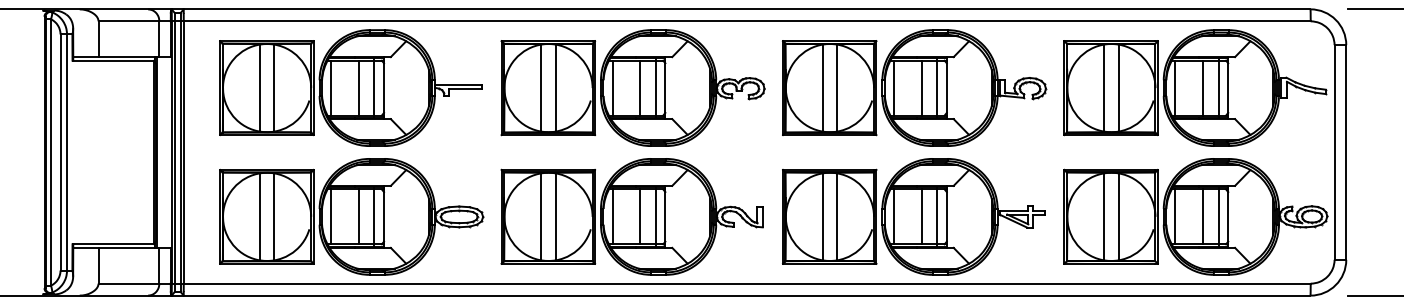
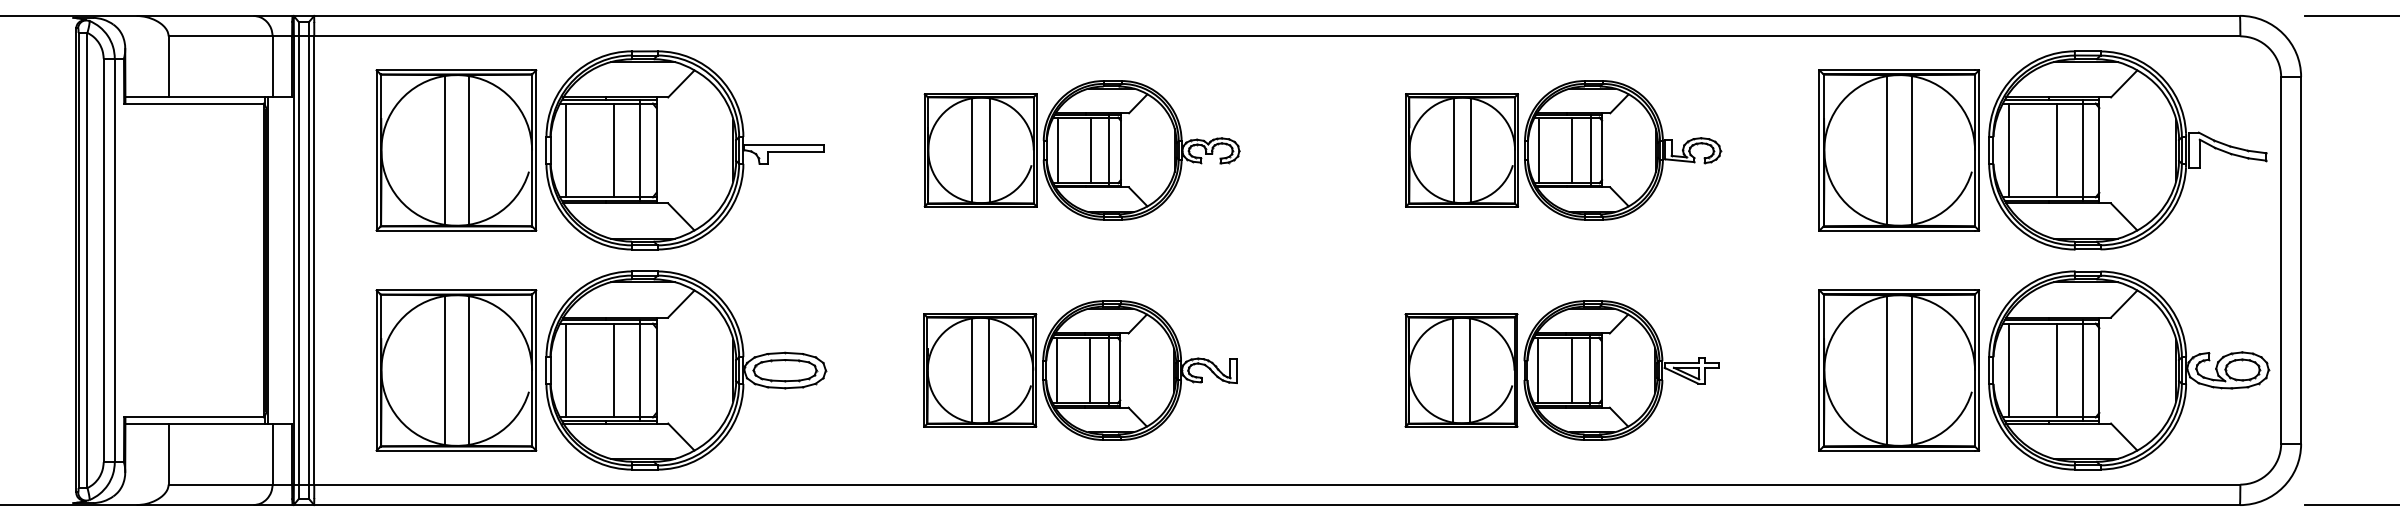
part: (632, 87) -> (1081, 149), size x0.7
part: (914, 87) -> (1563, 149), size x0.7
part: (631, 216) -> (1079, 369), size x0.7
part: (913, 216) -> (1561, 369), size x0.7

